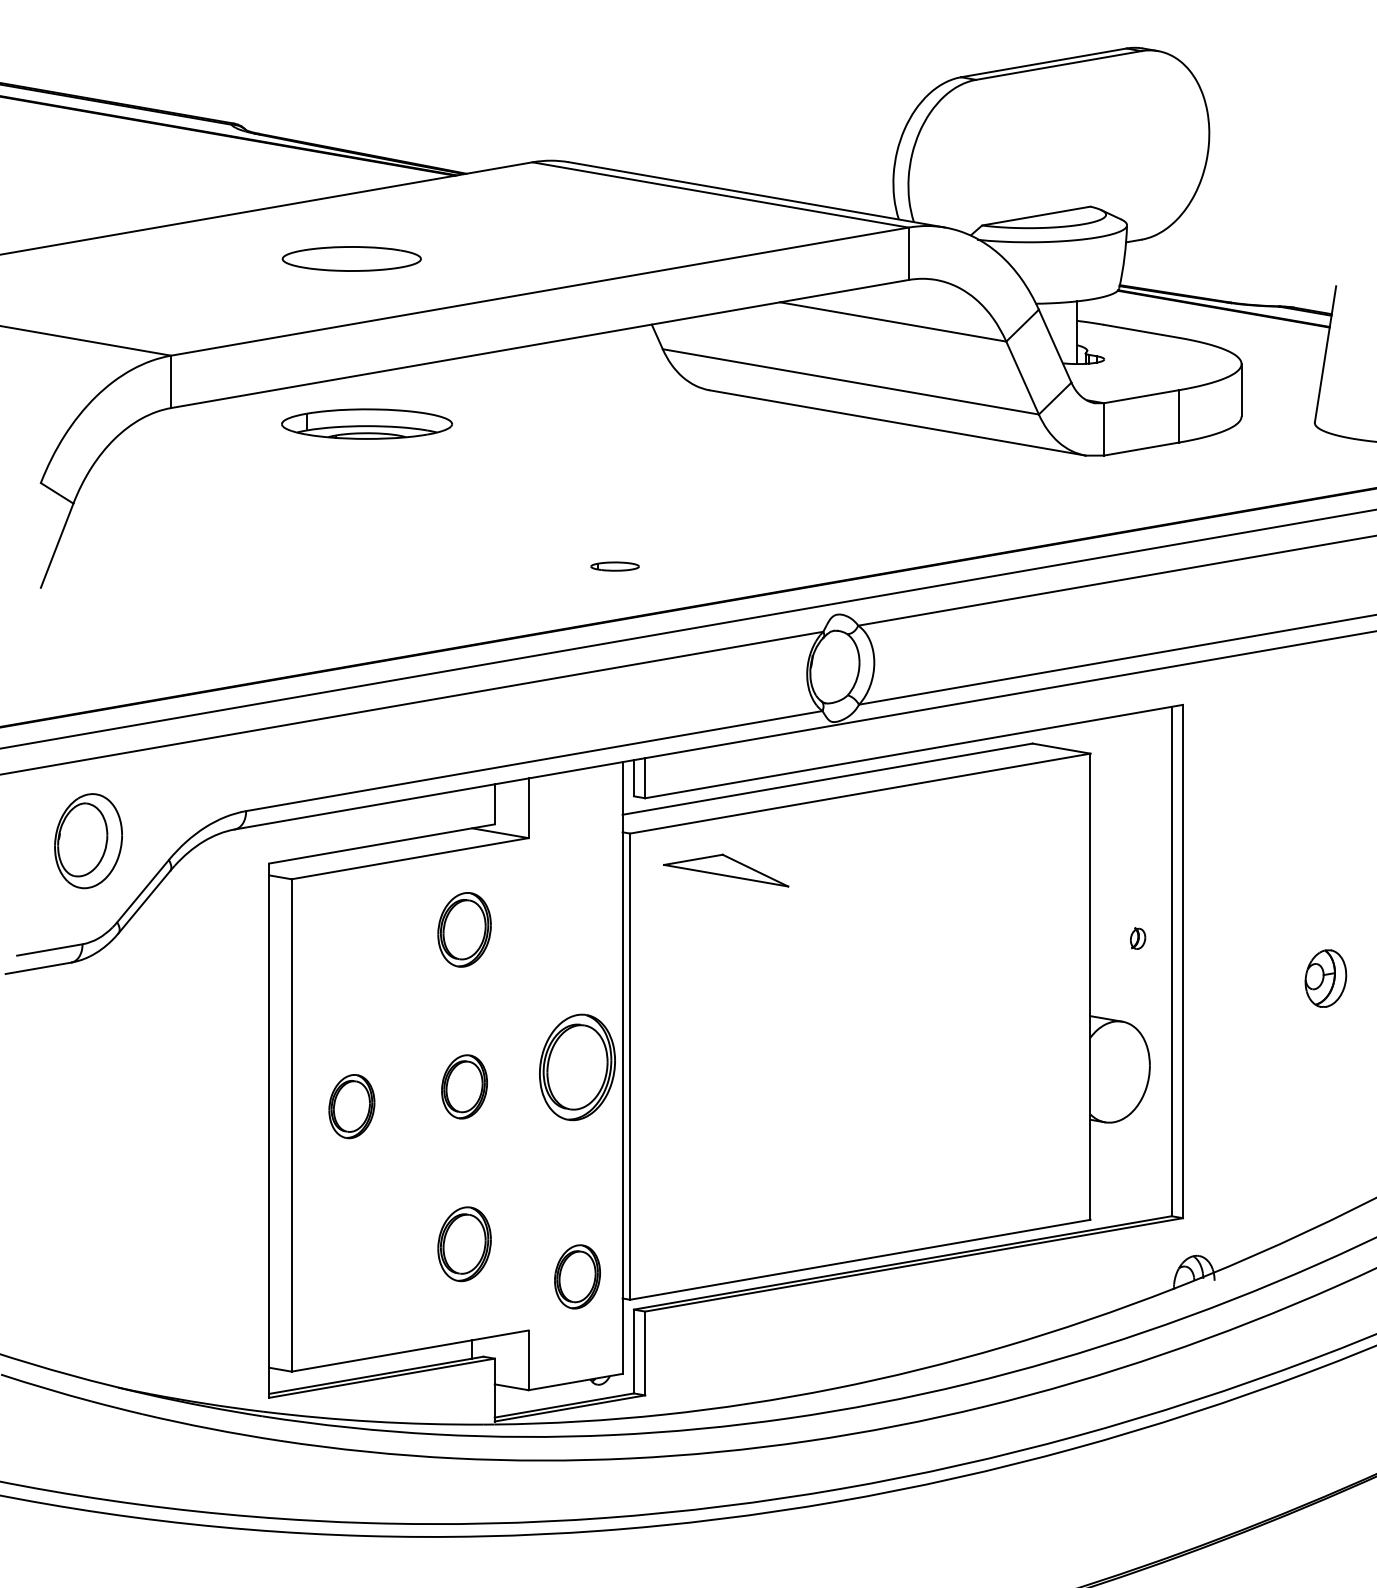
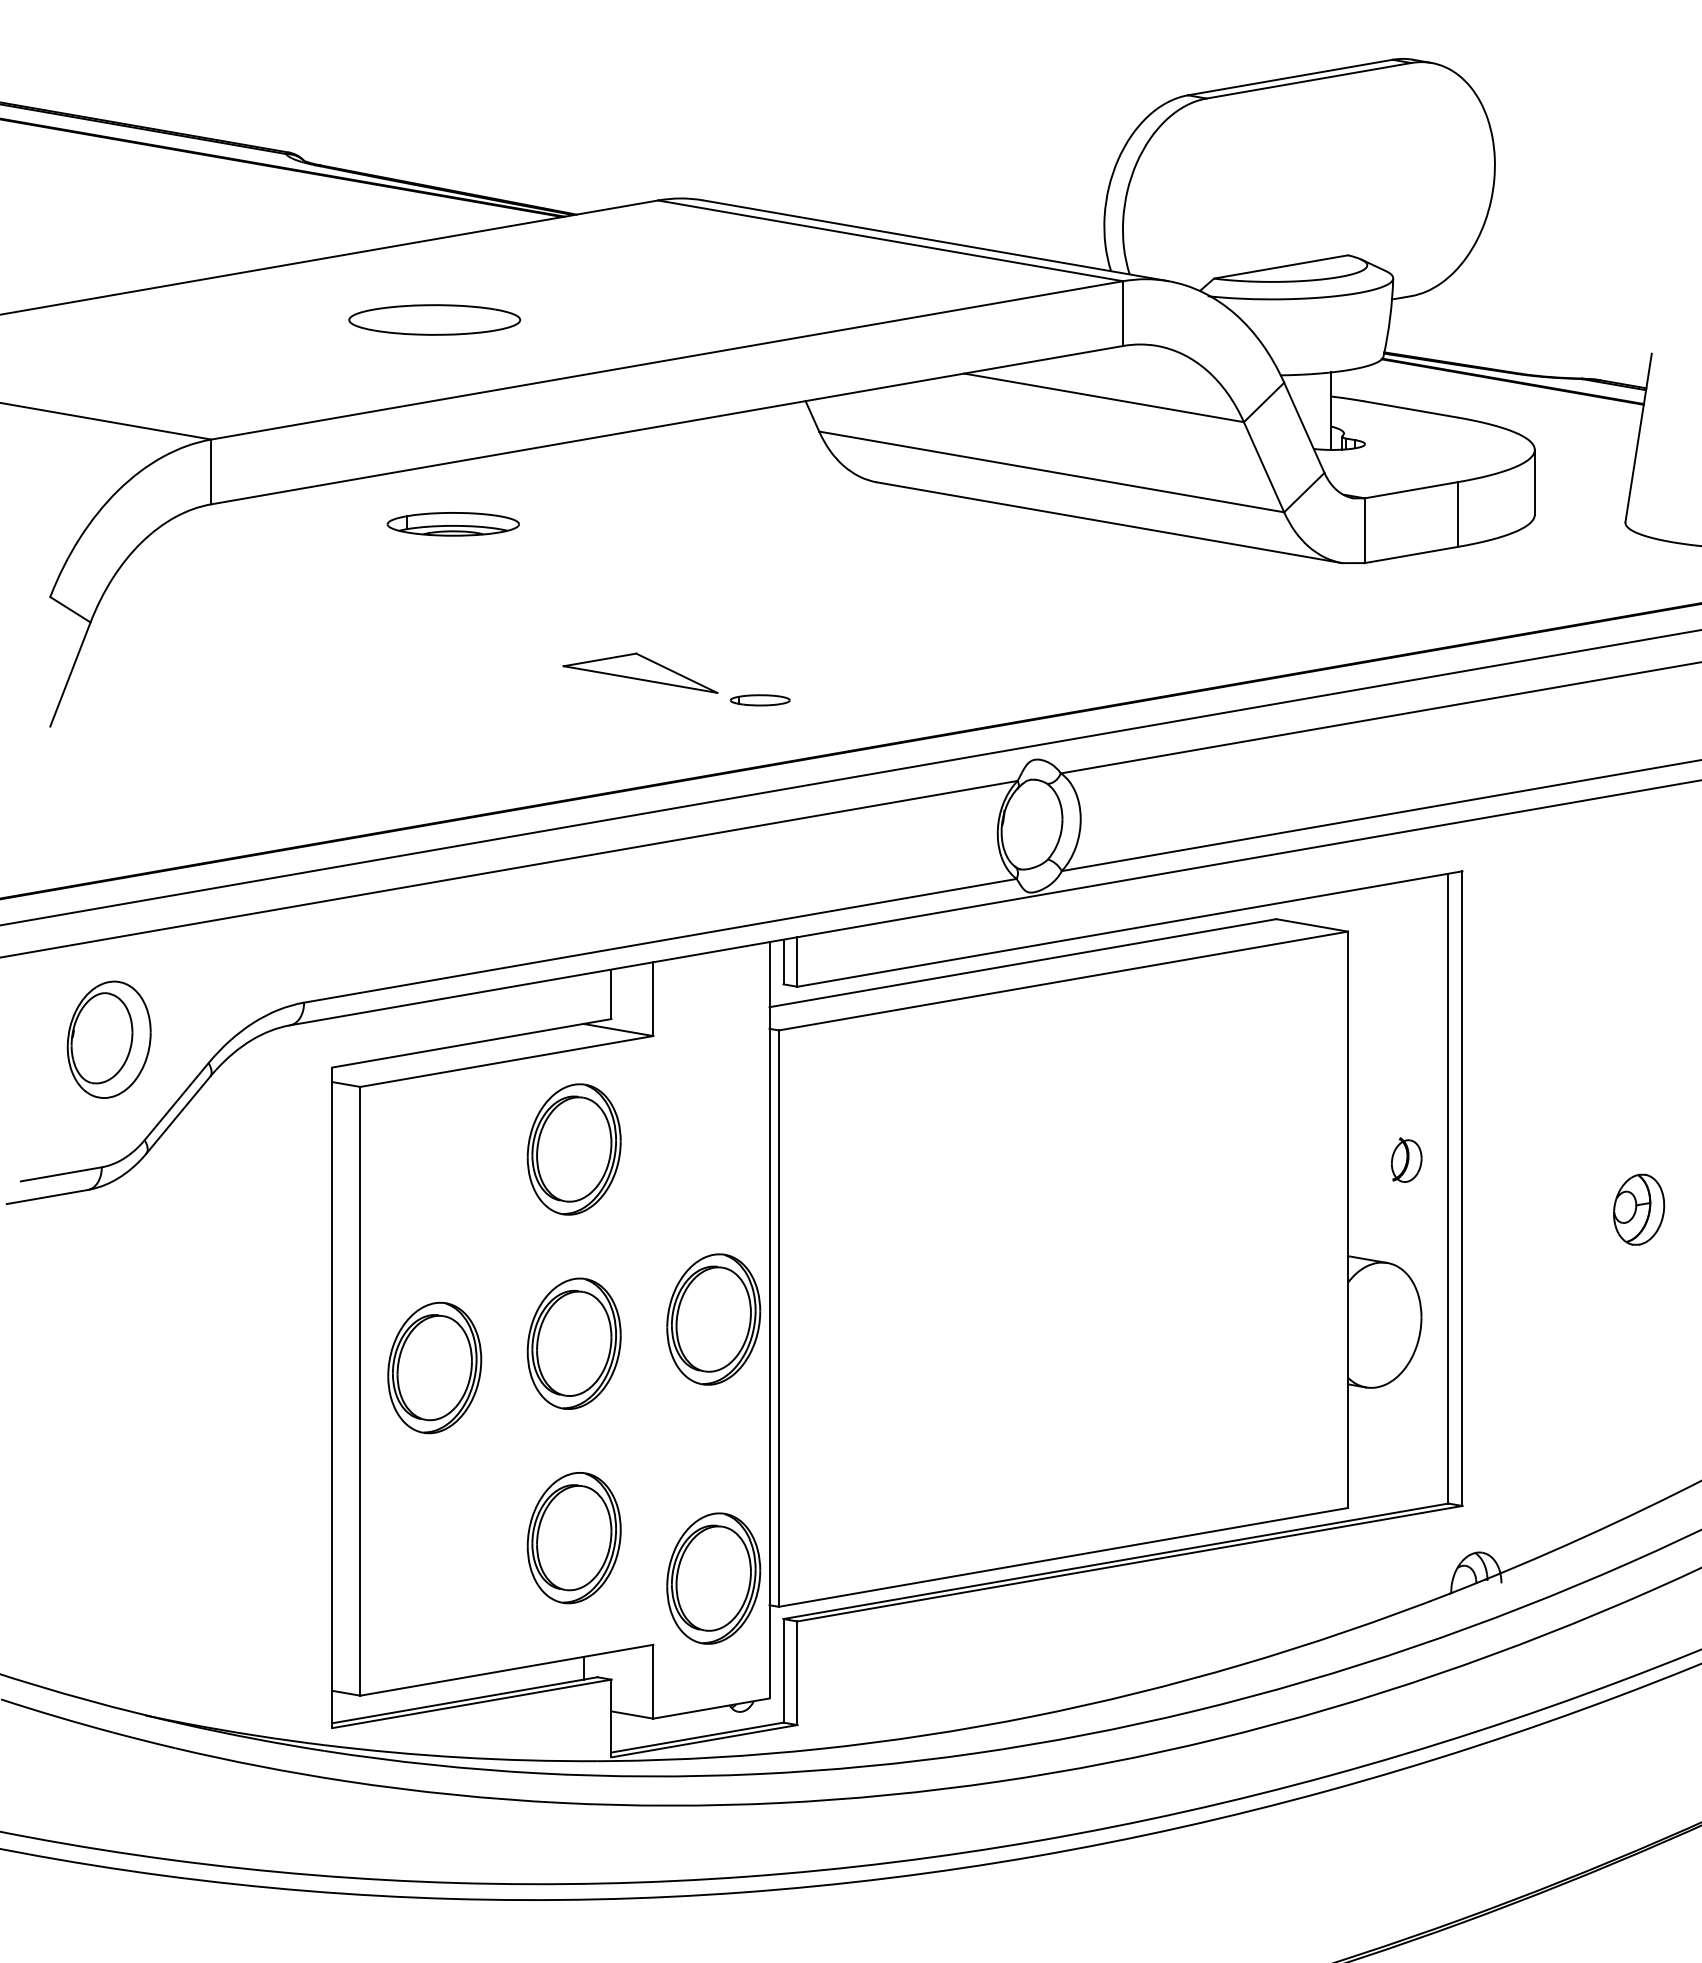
part: (366, 424) -> (452, 524), size x0.62
part: (726, 870) -> (640, 672), moved
part: (464, 929) -> (573, 1149), size x1.43
part: (1137, 937) -> (1406, 1159), size x1.67
part: (464, 1086) -> (573, 1343), size x1.67
part: (351, 1106) -> (434, 1367), size x1.67
part: (464, 1244) -> (573, 1538), size x1.43
part: (577, 1276) -> (713, 1578), size x1.67

